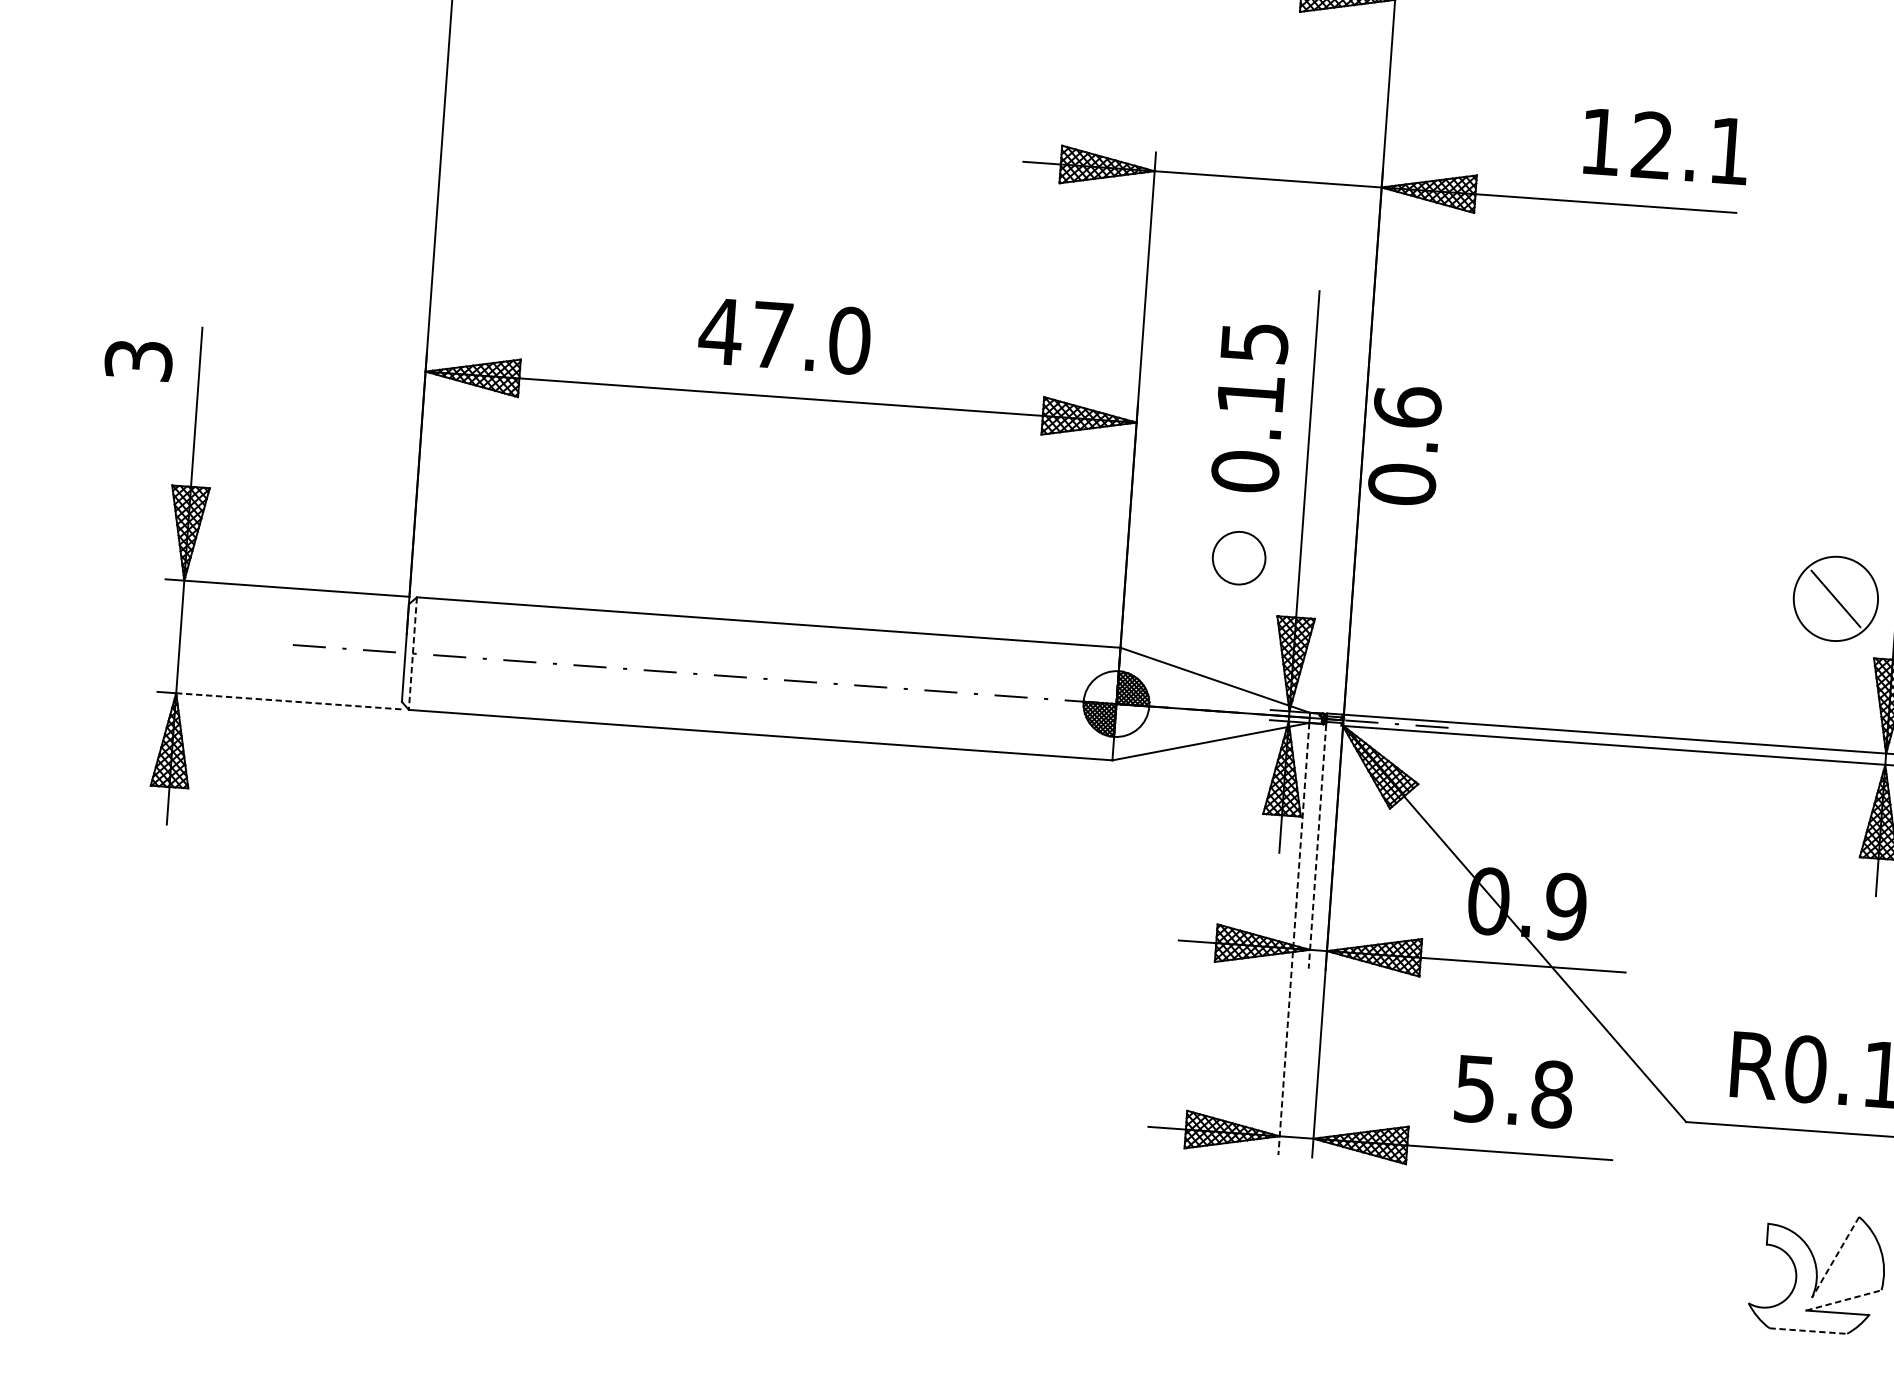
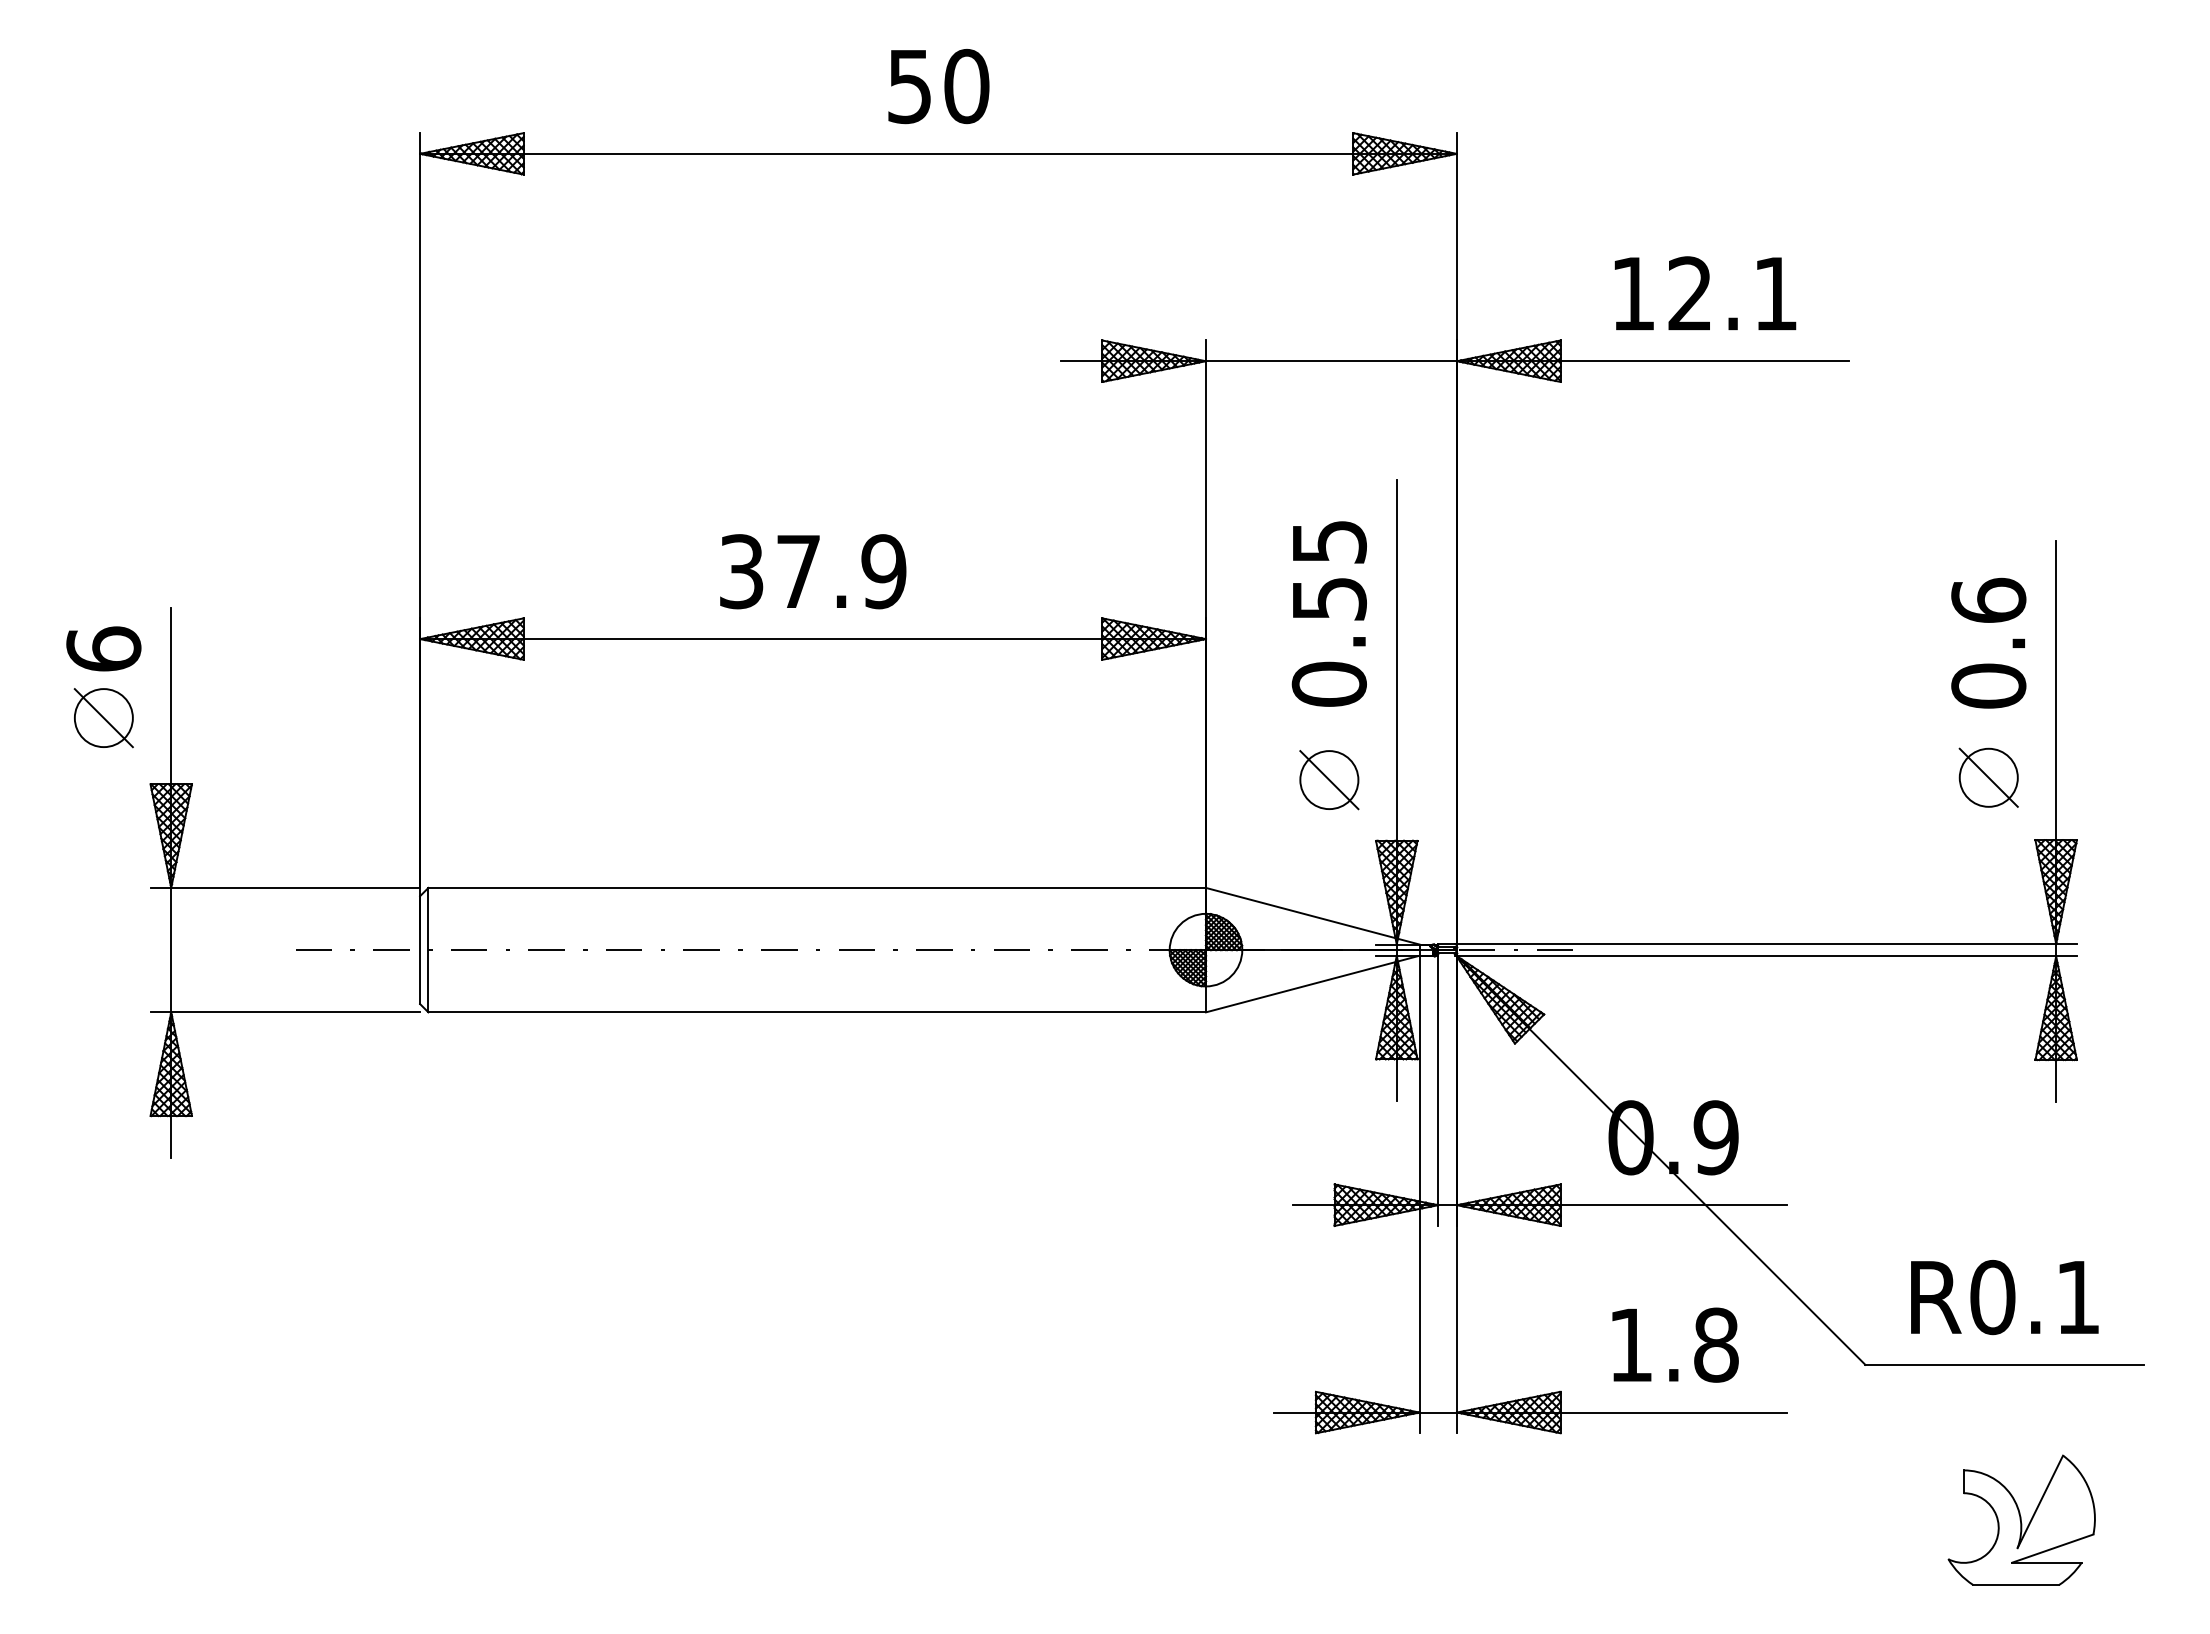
text: (1666, 146) -> (1705, 293), moved
text: (784, 335) -> (811, 571), 47.0 -> 37.9
text: (138, 359) -> (103, 648), 3 -> 6
text: (1250, 394) -> (1329, 599), 0.15 -> 0.55
part: (133, 422) -> (103, 718), added
text: (1404, 444) -> (1988, 642), moved
line: (1239, 558) -> (1329, 780), added
circle: (1835, 598) -> (1988, 777), size x0.62
line: (412, 653) -> (428, 950), dashed -> solid
line: (288, 701) -> (295, 1012), dashed -> solid
line: (1317, 847) -> (1438, 1091), dashed -> solid
line: (1293, 938) -> (1419, 1194), dashed -> solid
text: (1474, 1089) -> (1630, 1345), 5.8 -> 1.8
line: (1835, 1257) -> (2040, 1501), dashed -> solid
line: (1844, 1300) -> (2053, 1548), dashed -> solid
line: (1808, 1331) -> (2016, 1585), dashed -> solid

